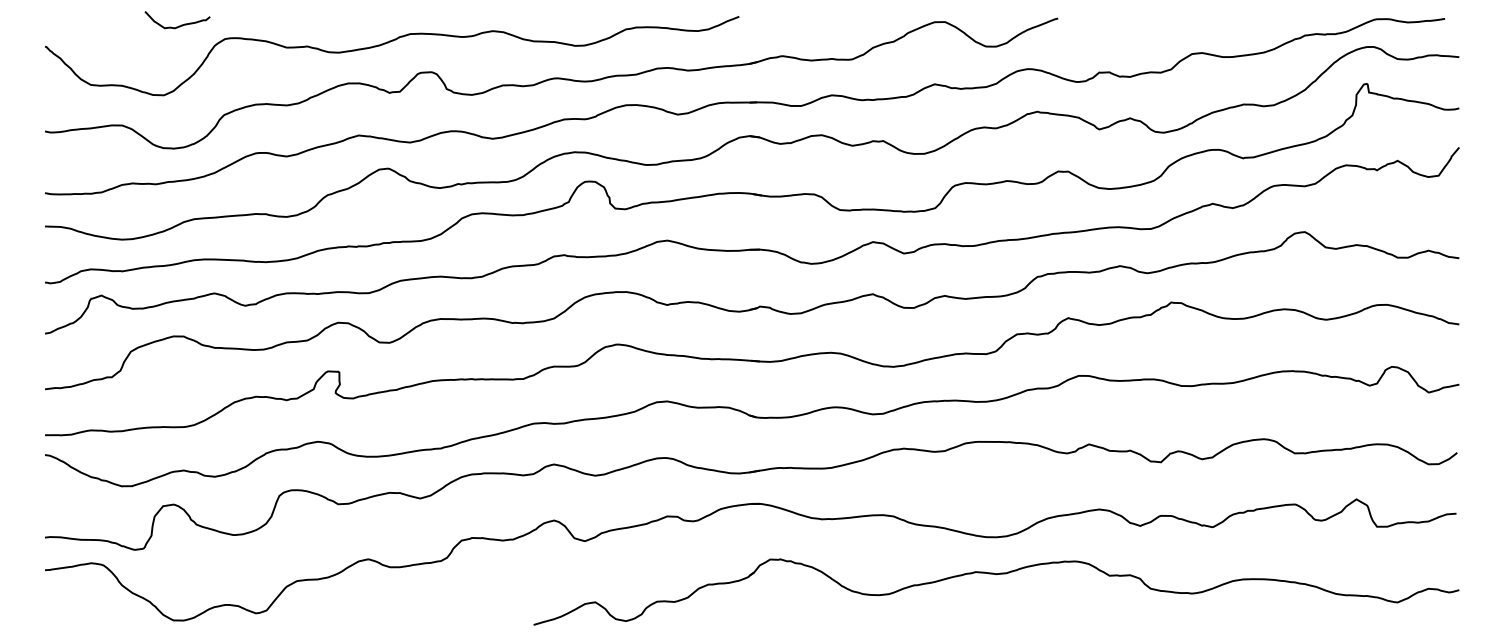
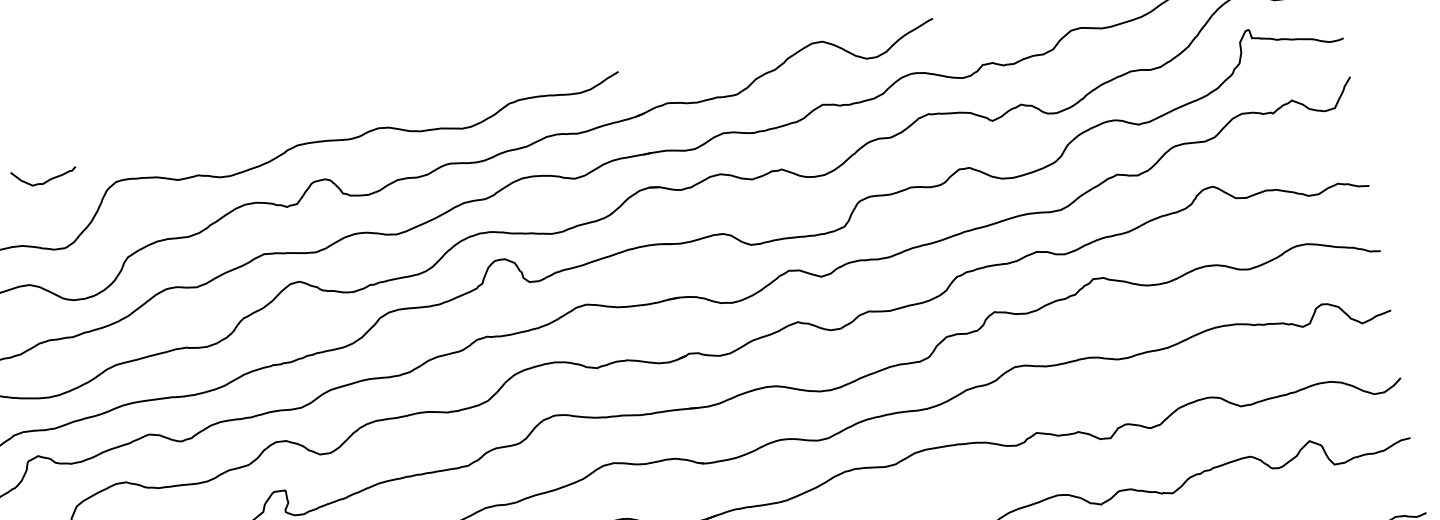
curve: (179, 25) -> (46, 180), moved

